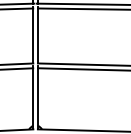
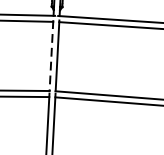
line: (33, 35) -> (51, 55), solid -> dashed

